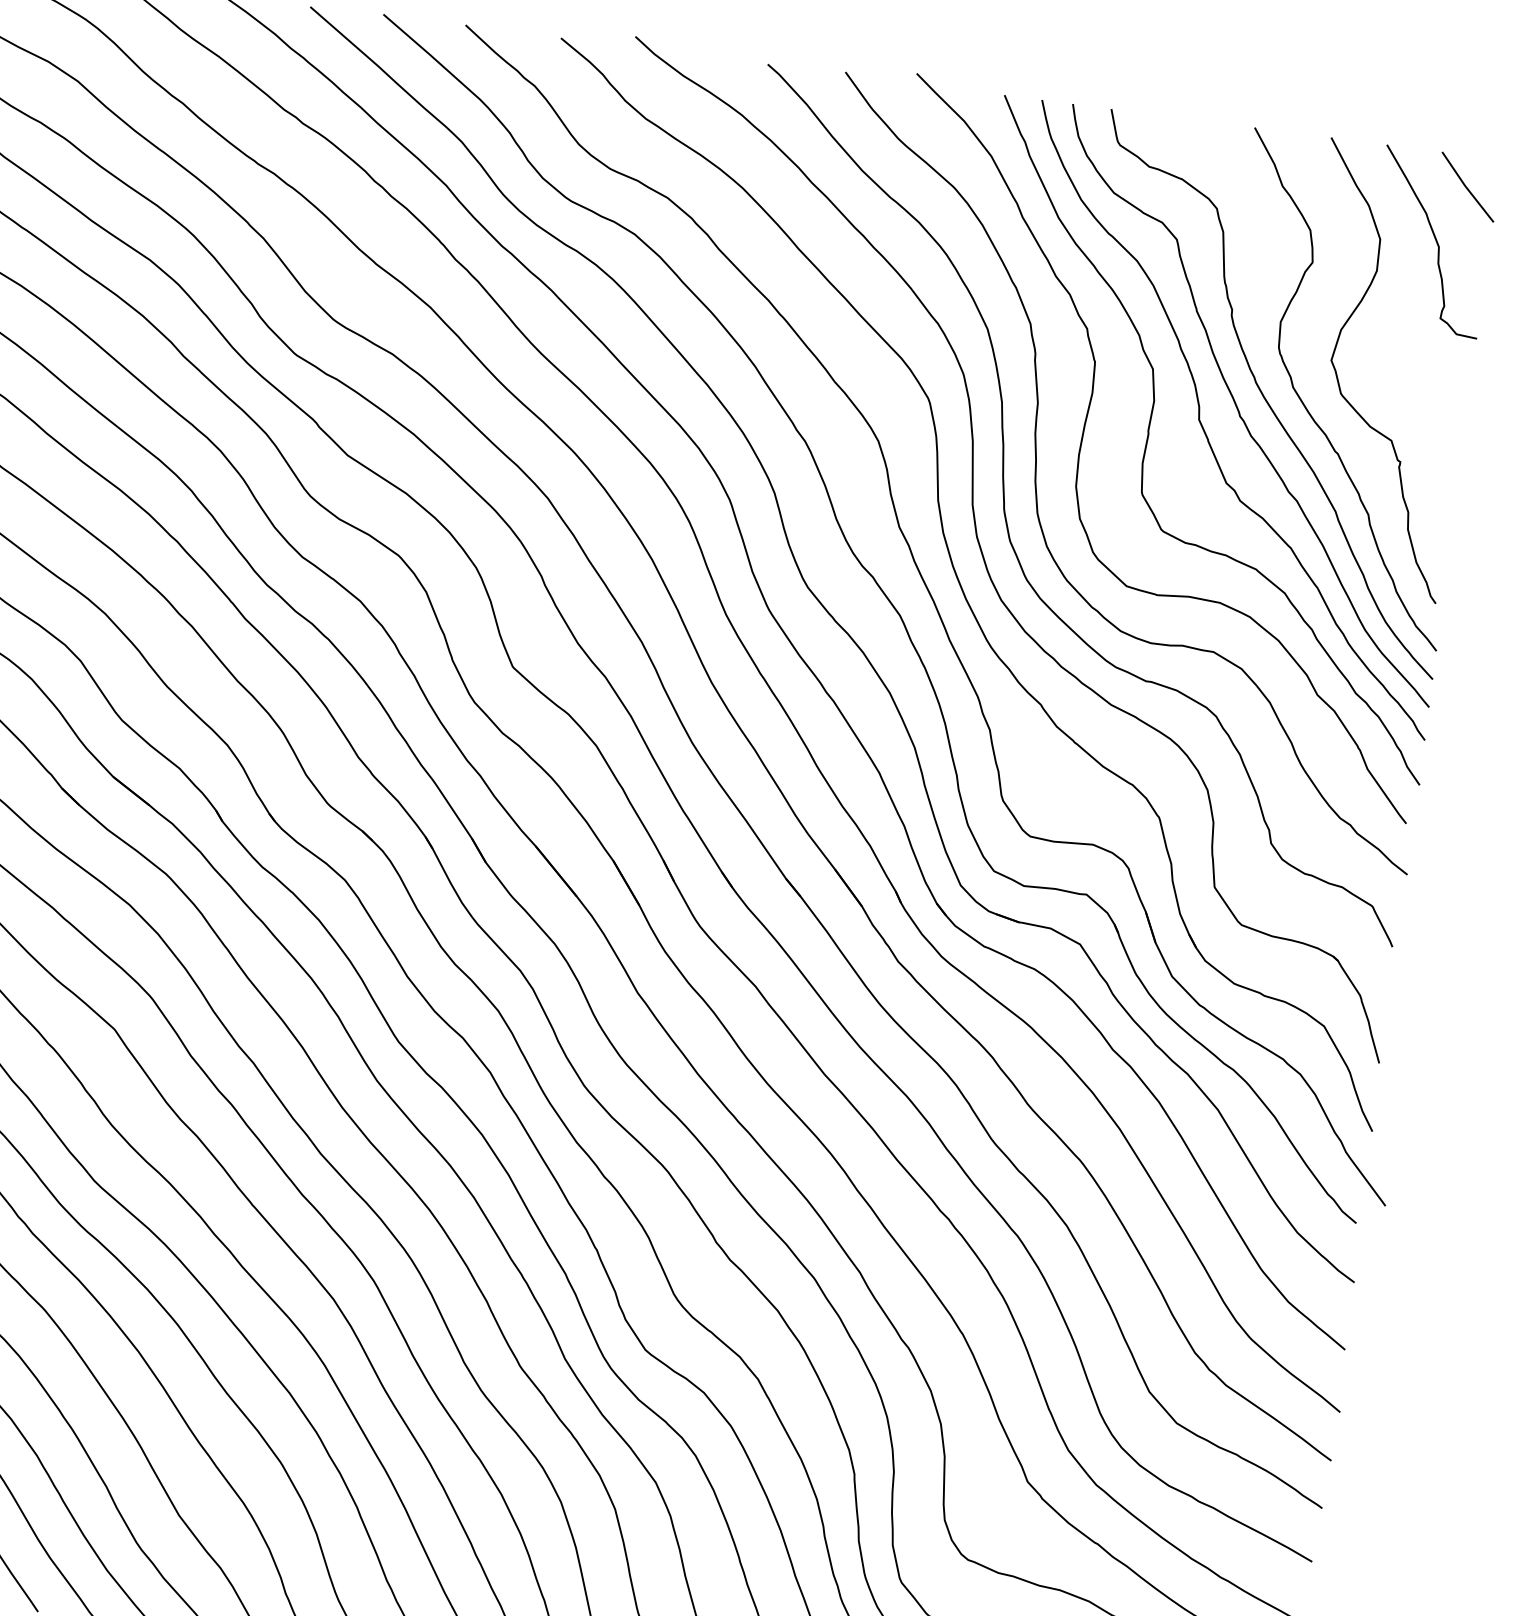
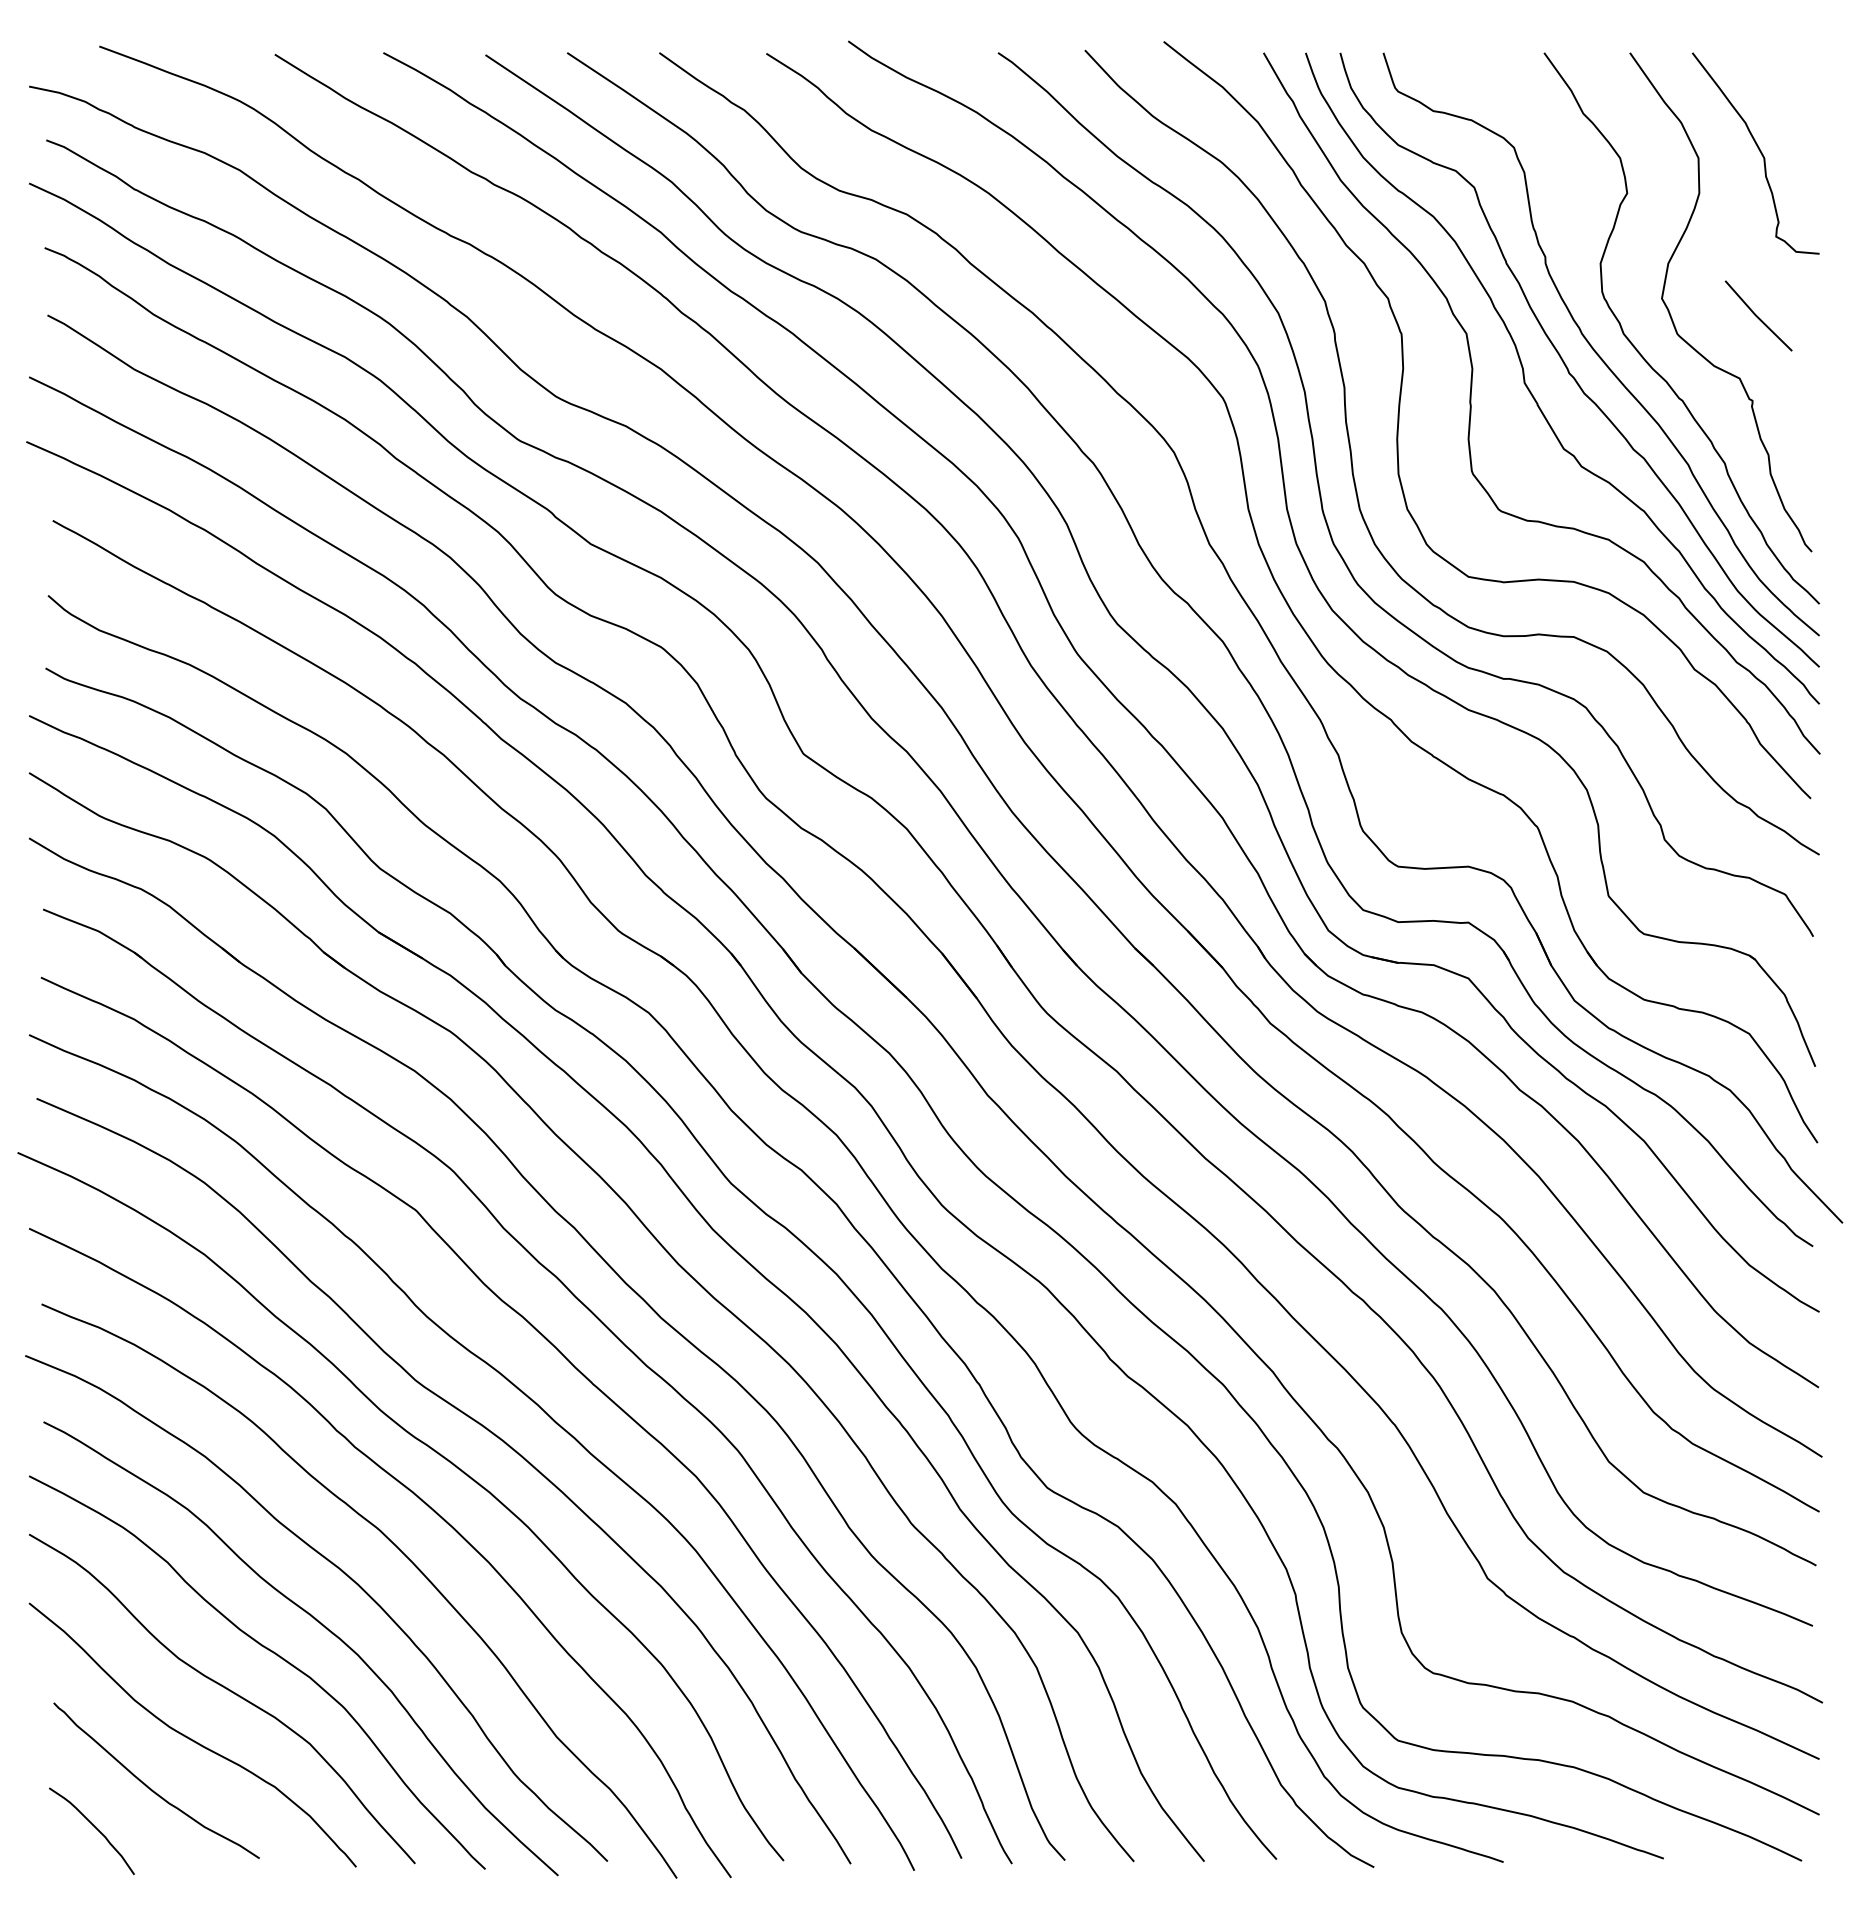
line: (1466, 186) -> (1757, 315), moved

